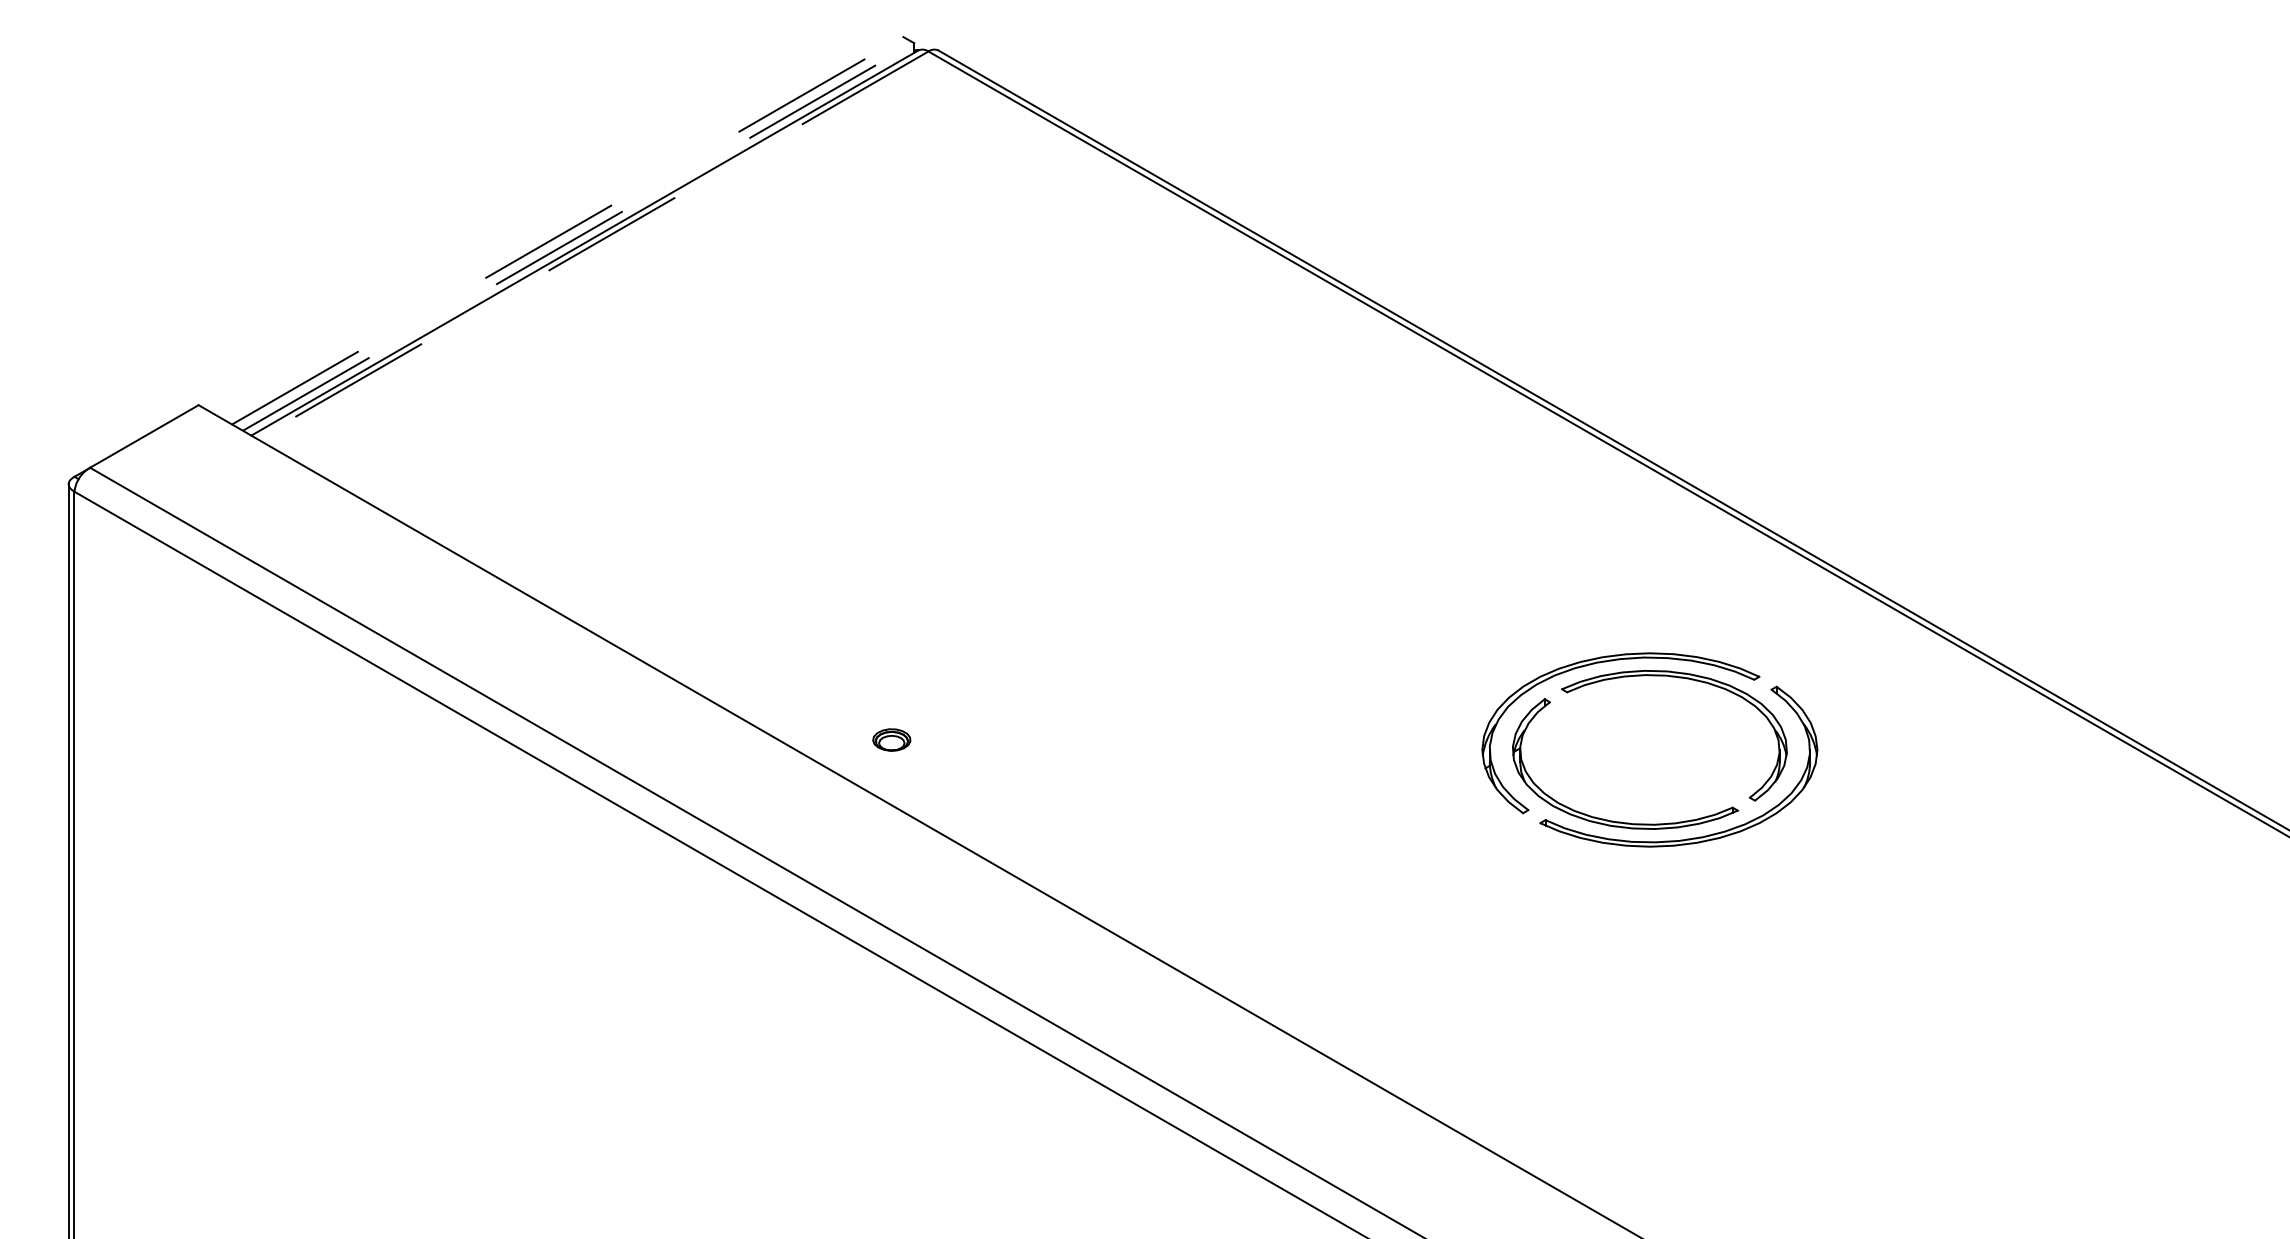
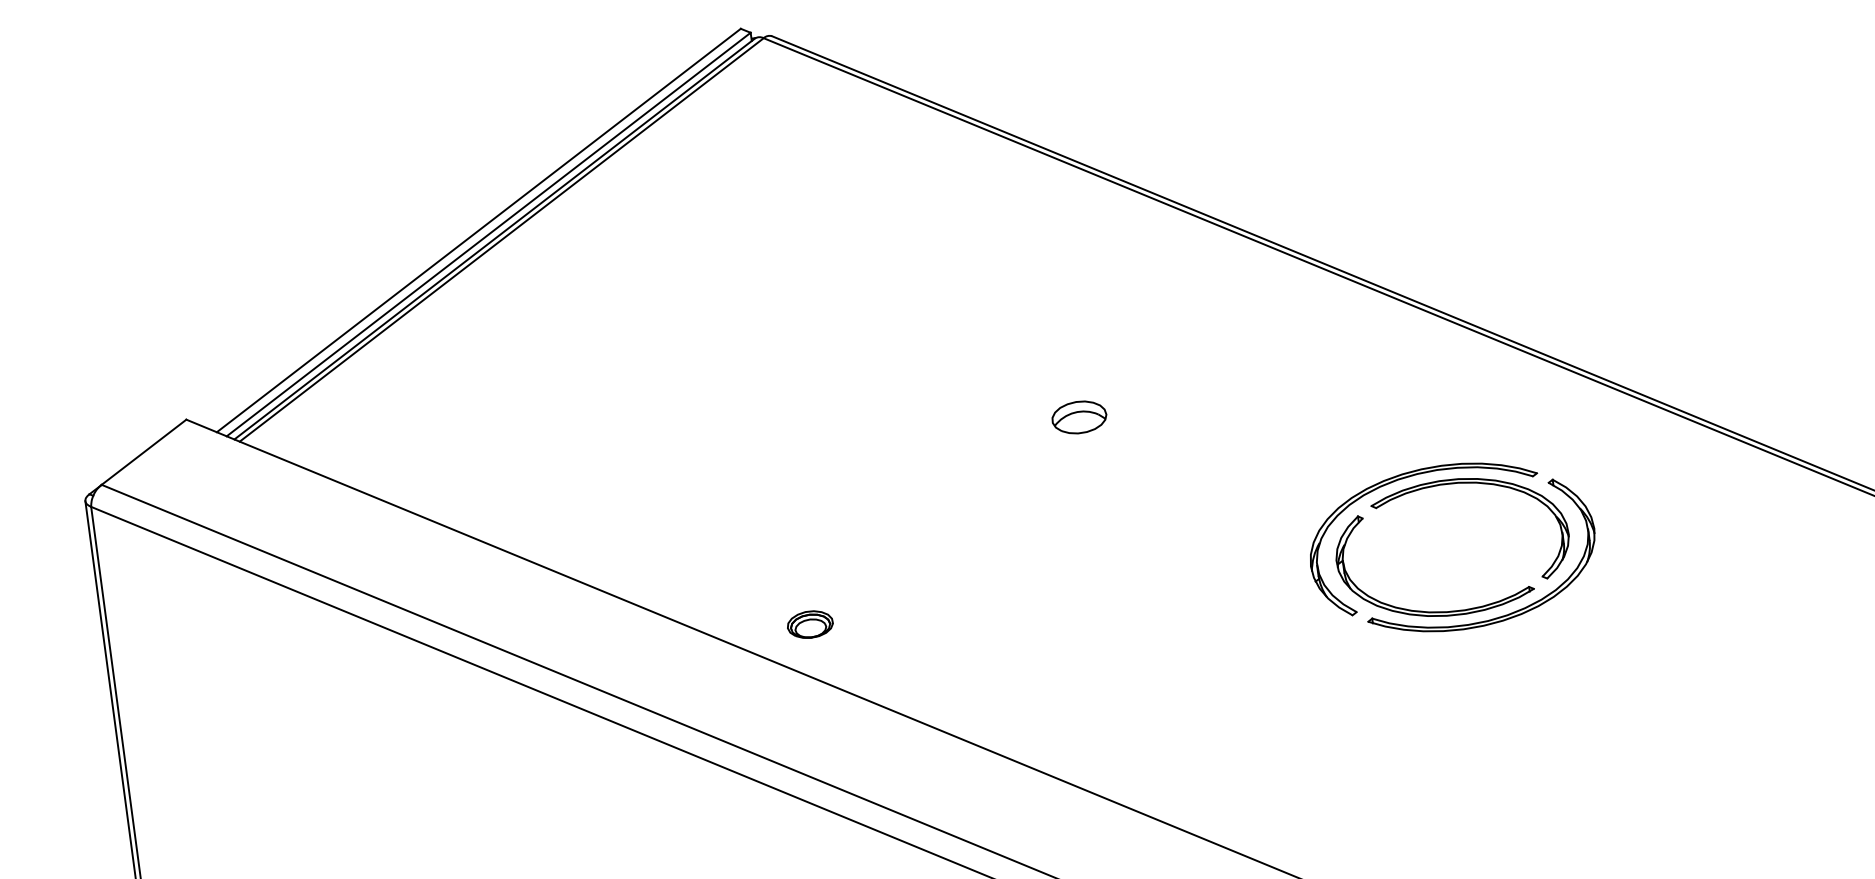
line: (567, 230) -> (478, 230), dashed -> solid
line: (578, 236) -> (488, 234), dashed -> solid
line: (592, 245) -> (501, 240), dashed -> solid
part: (1236, 540) -> (1079, 417), added
part: (891, 739) -> (810, 624), size x1.43

